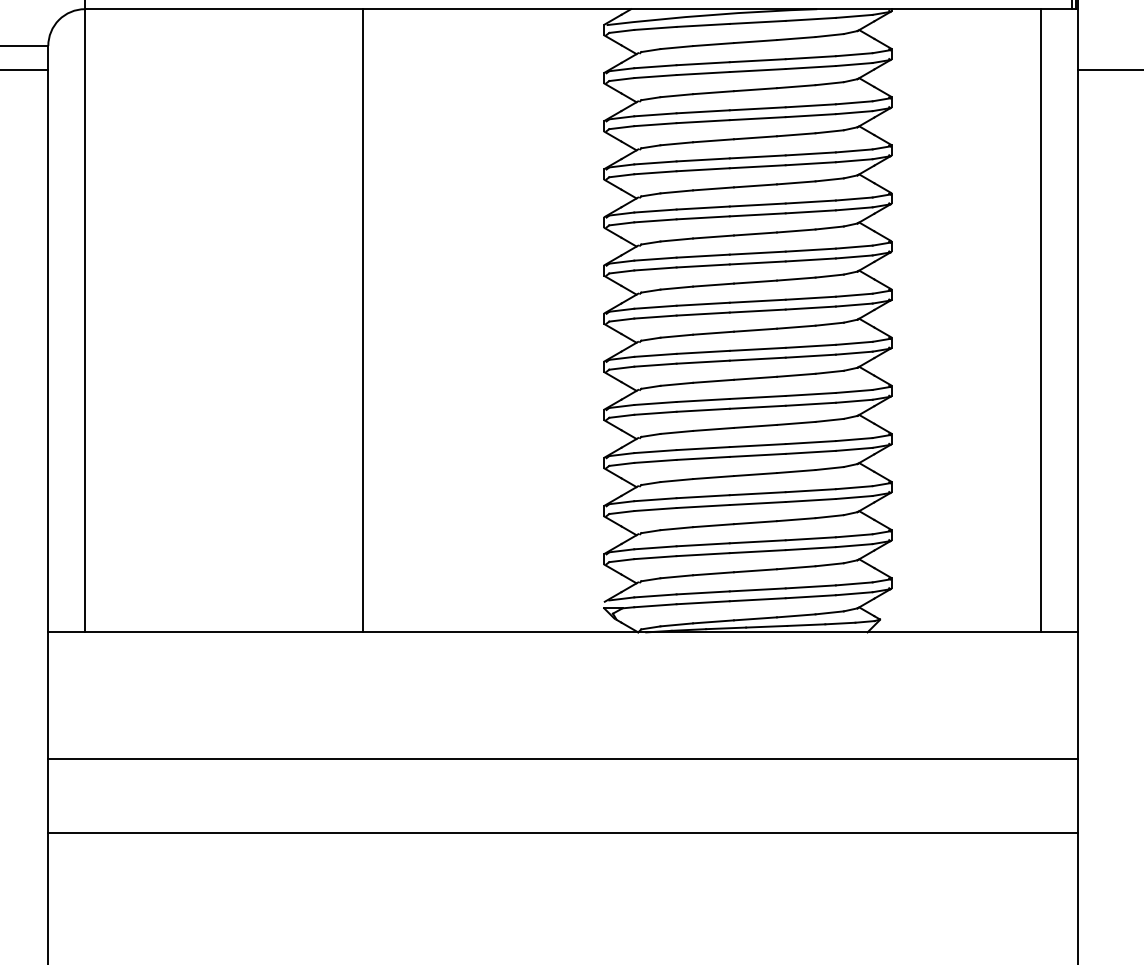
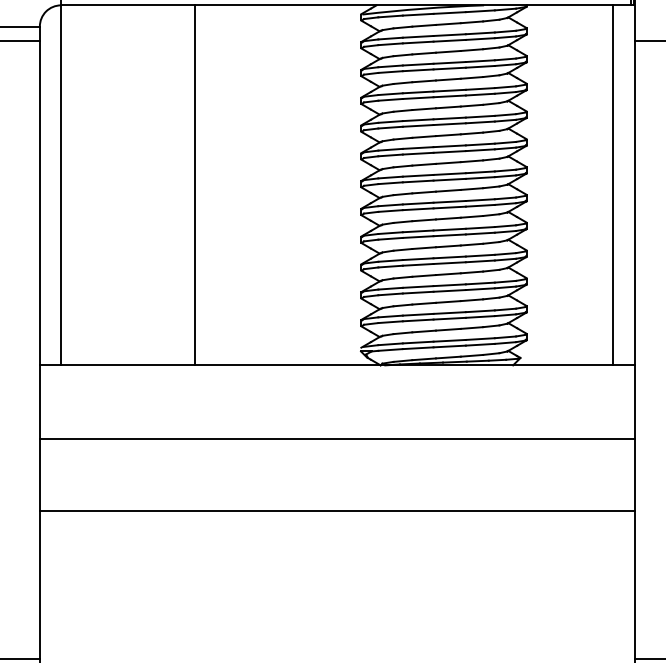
line: (362, 321) -> (195, 185), moved
line: (561, 833) -> (336, 511), moved

